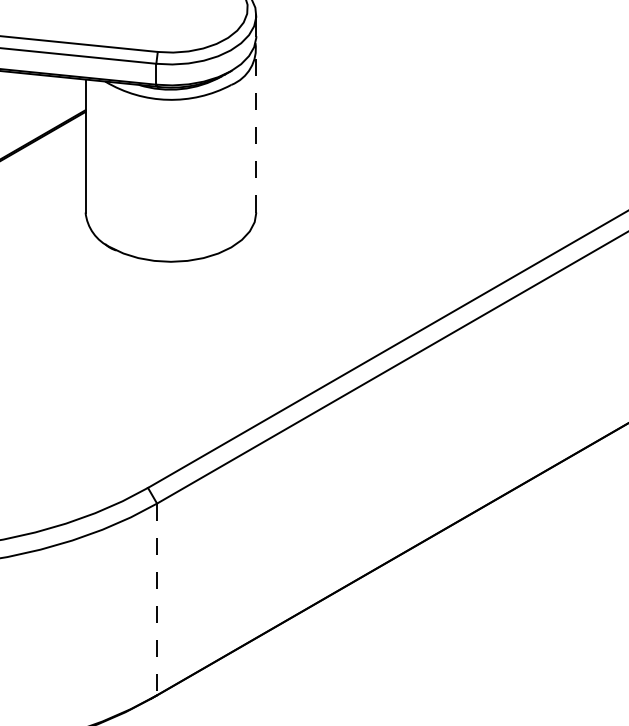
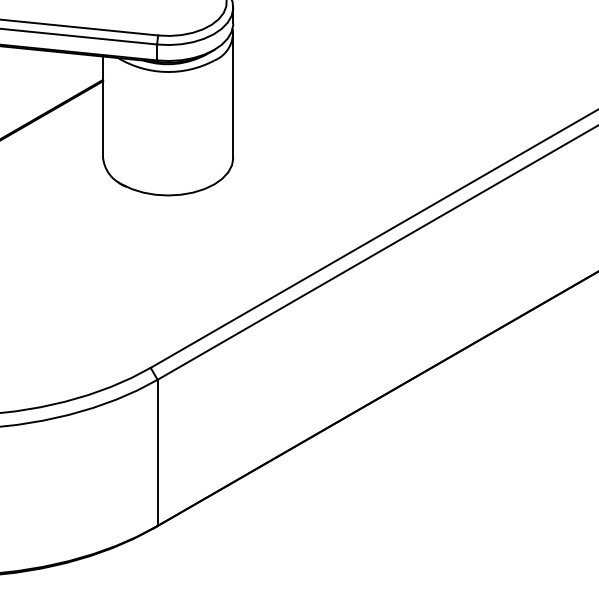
line: (256, 130) -> (233, 95), dashed -> solid
line: (156, 600) -> (157, 453), dashed -> solid

